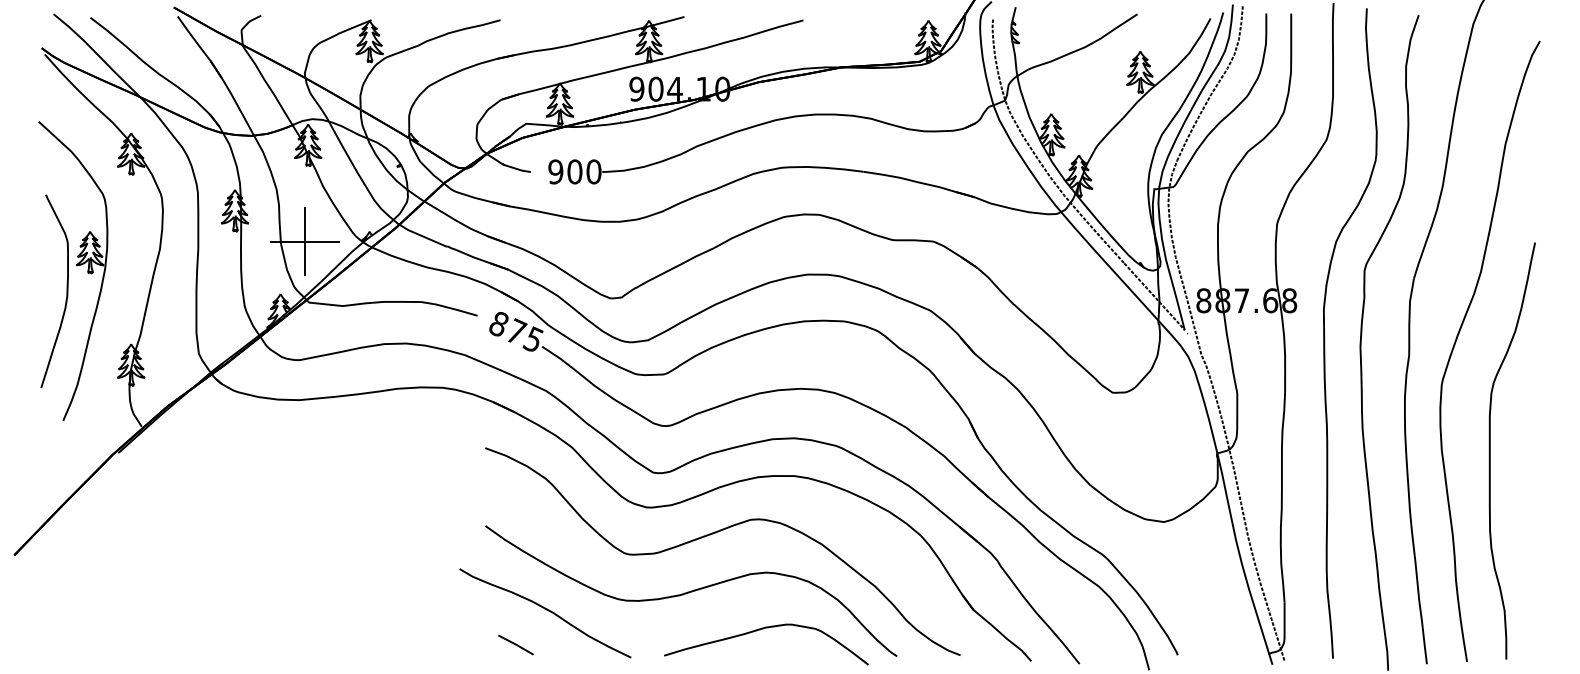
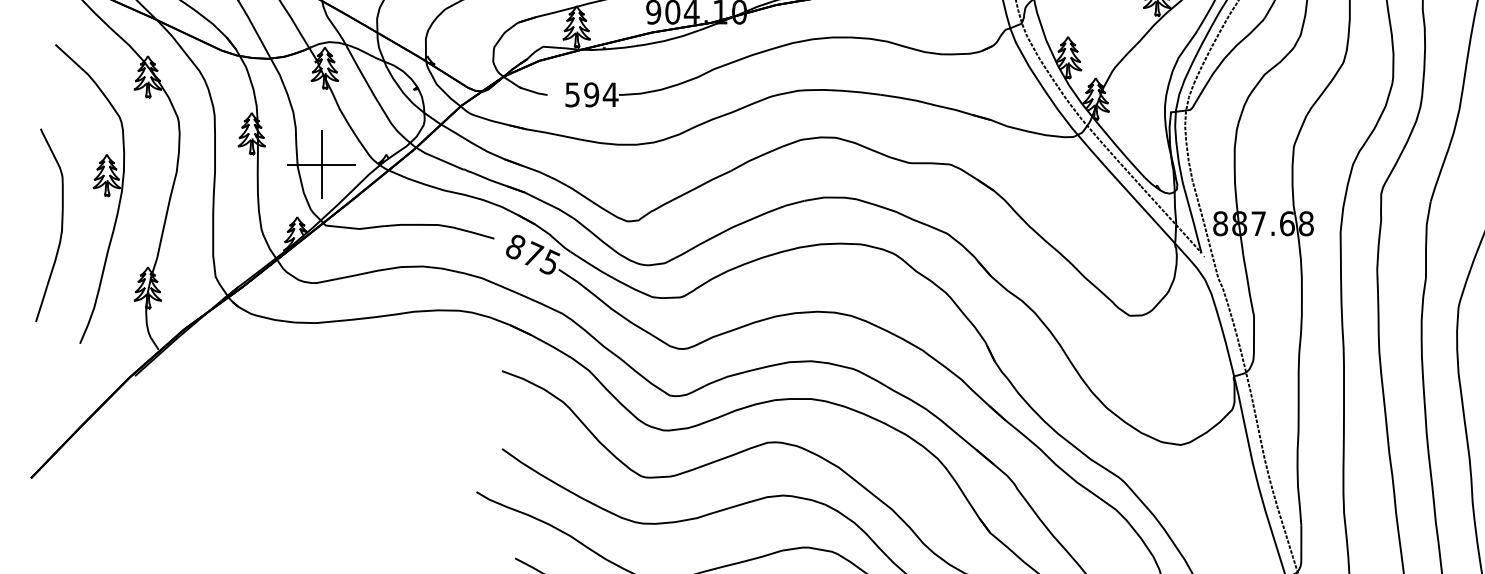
text: (574, 171) -> (591, 94), 900 -> 594
curve: (66, 291) -> (61, 225), moved

